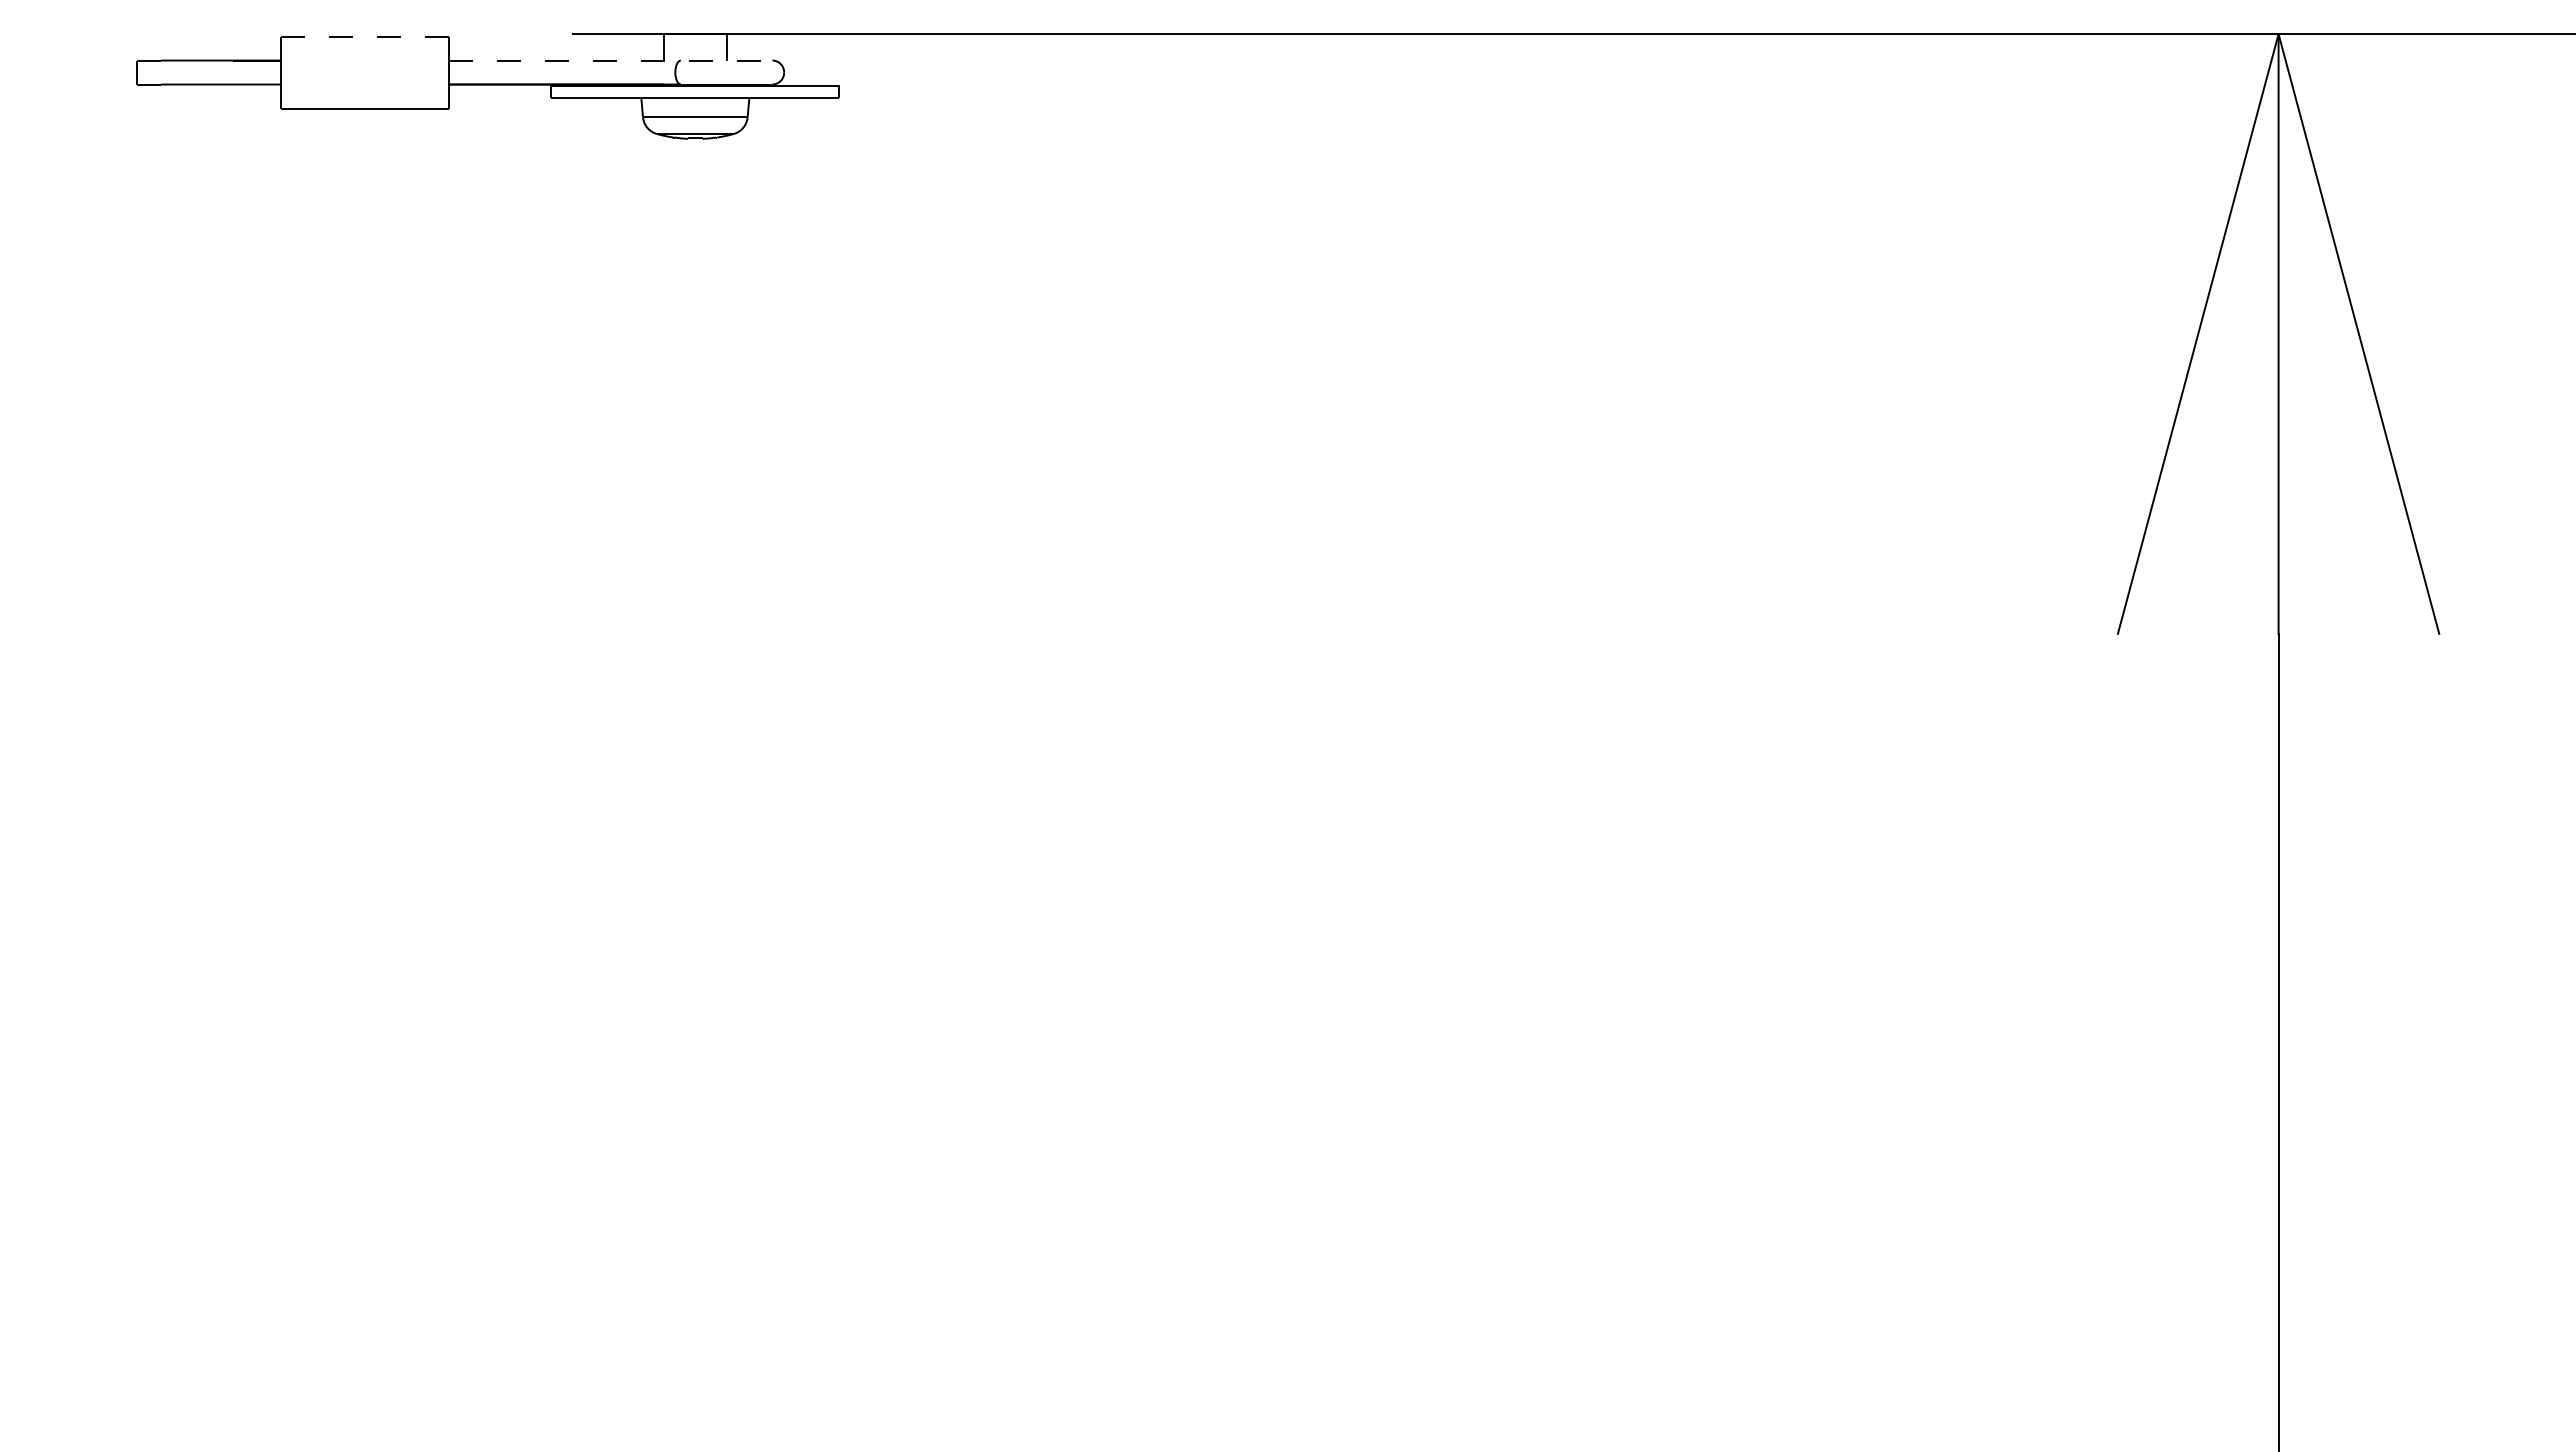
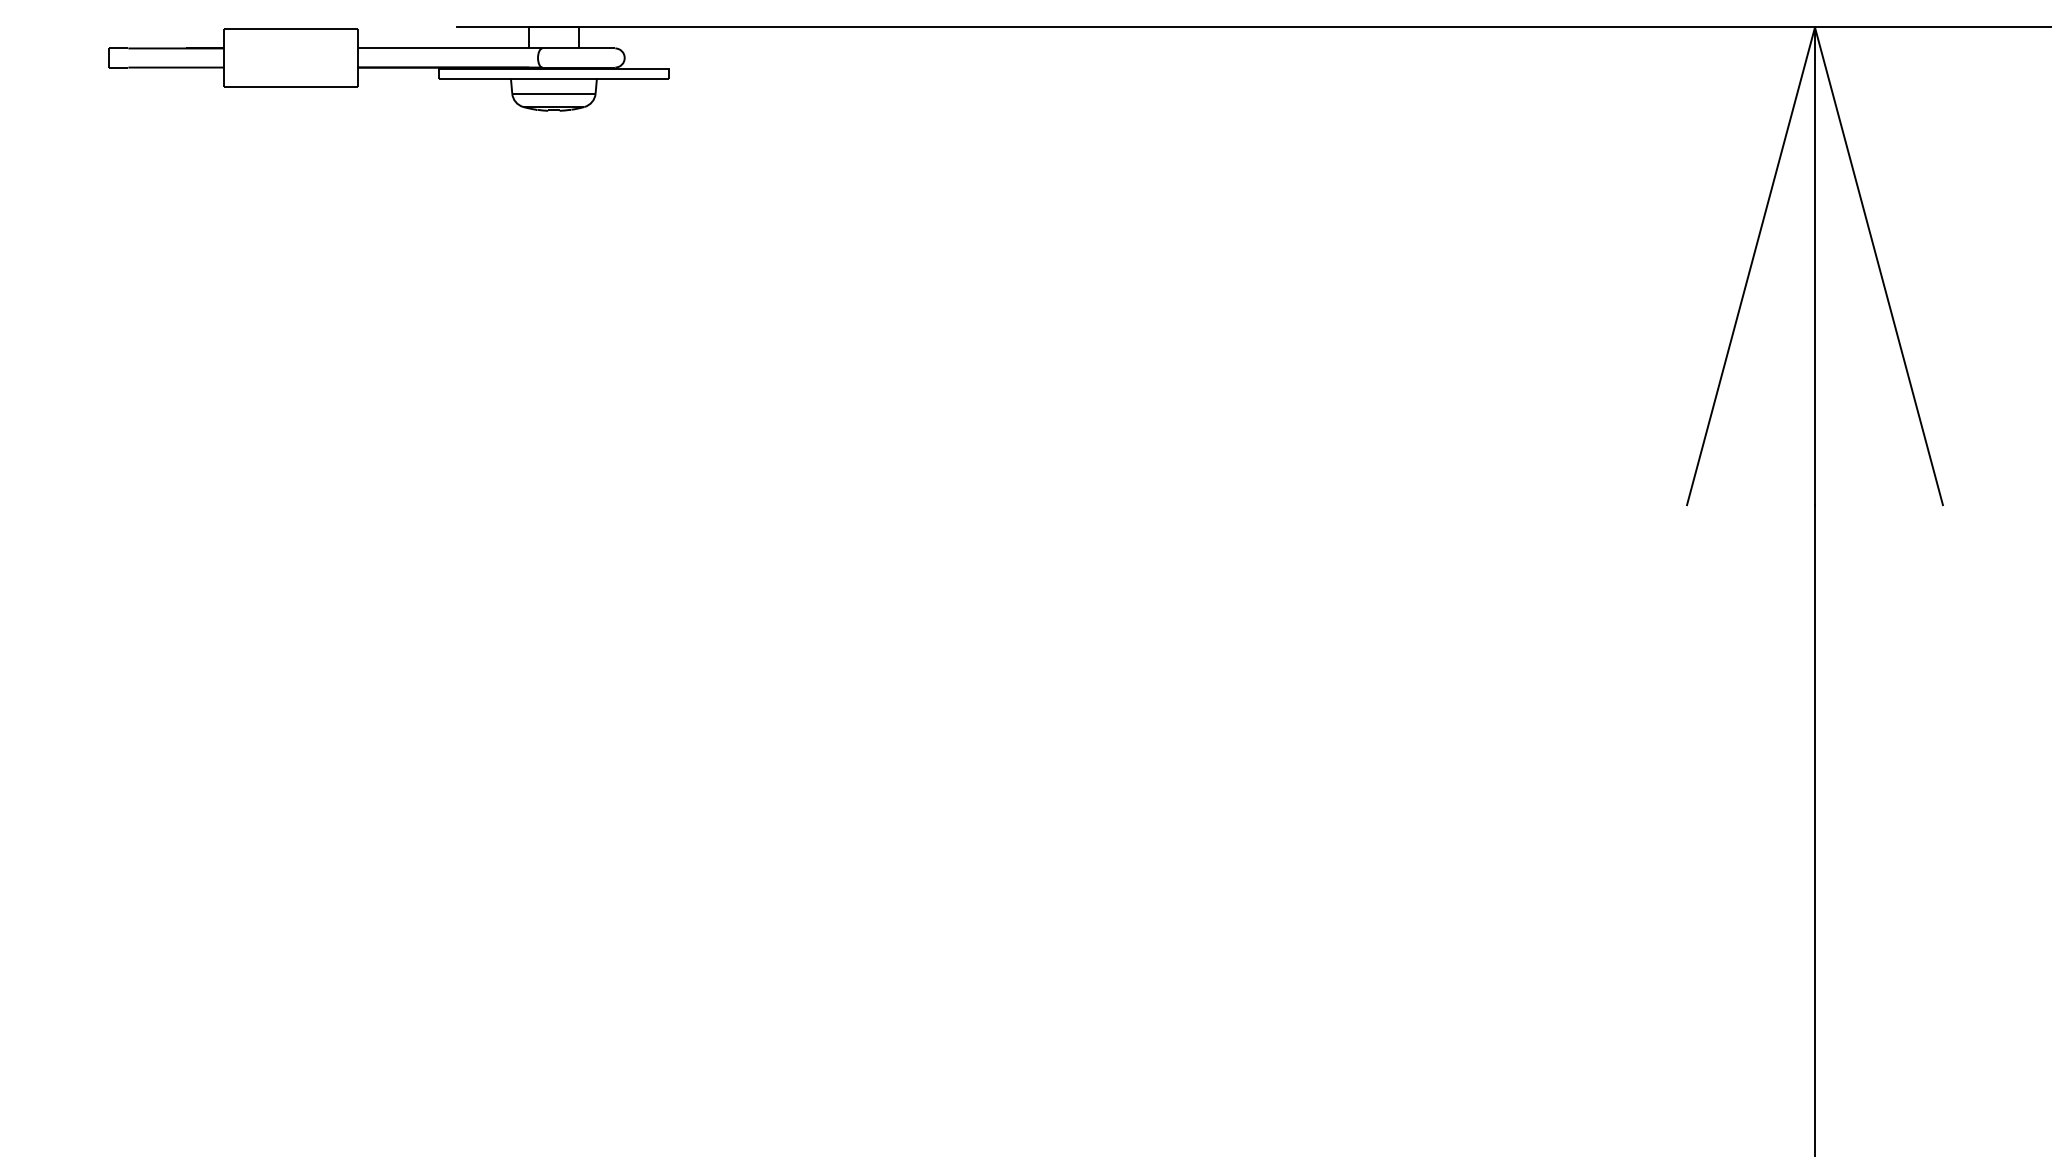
line: (364, 36) -> (290, 29), dashed -> solid
line: (610, 60) -> (486, 48), dashed -> solid

